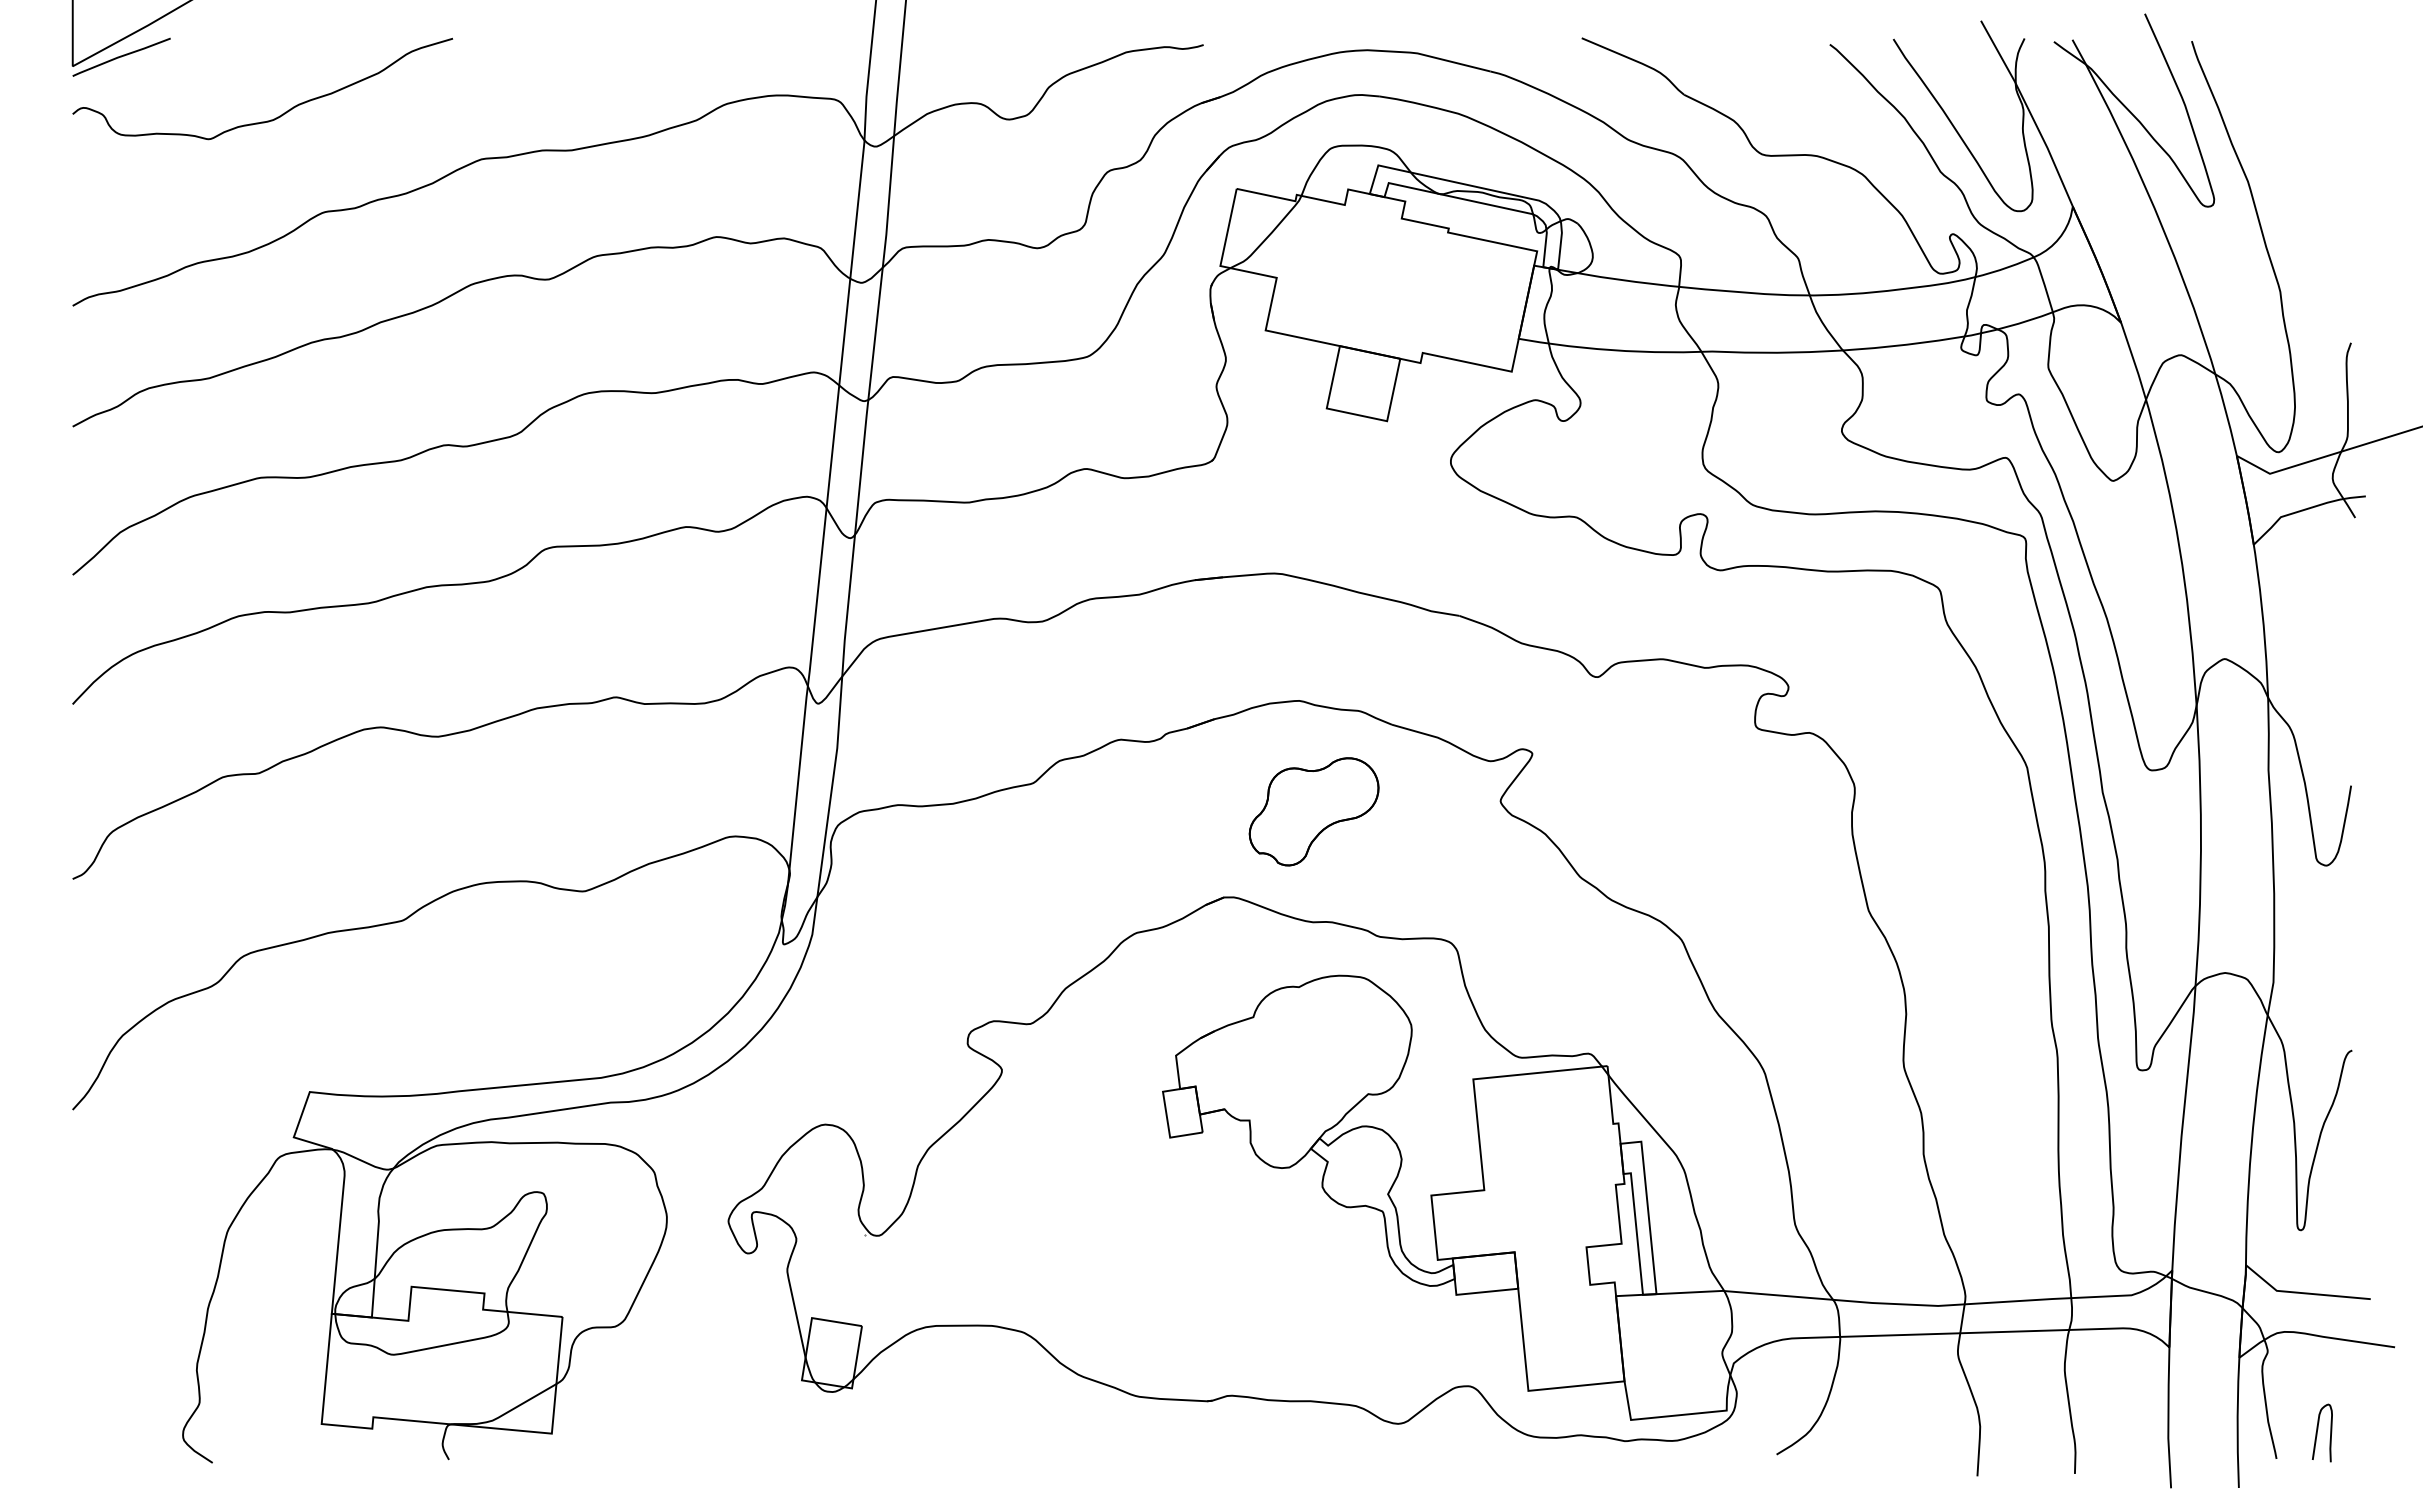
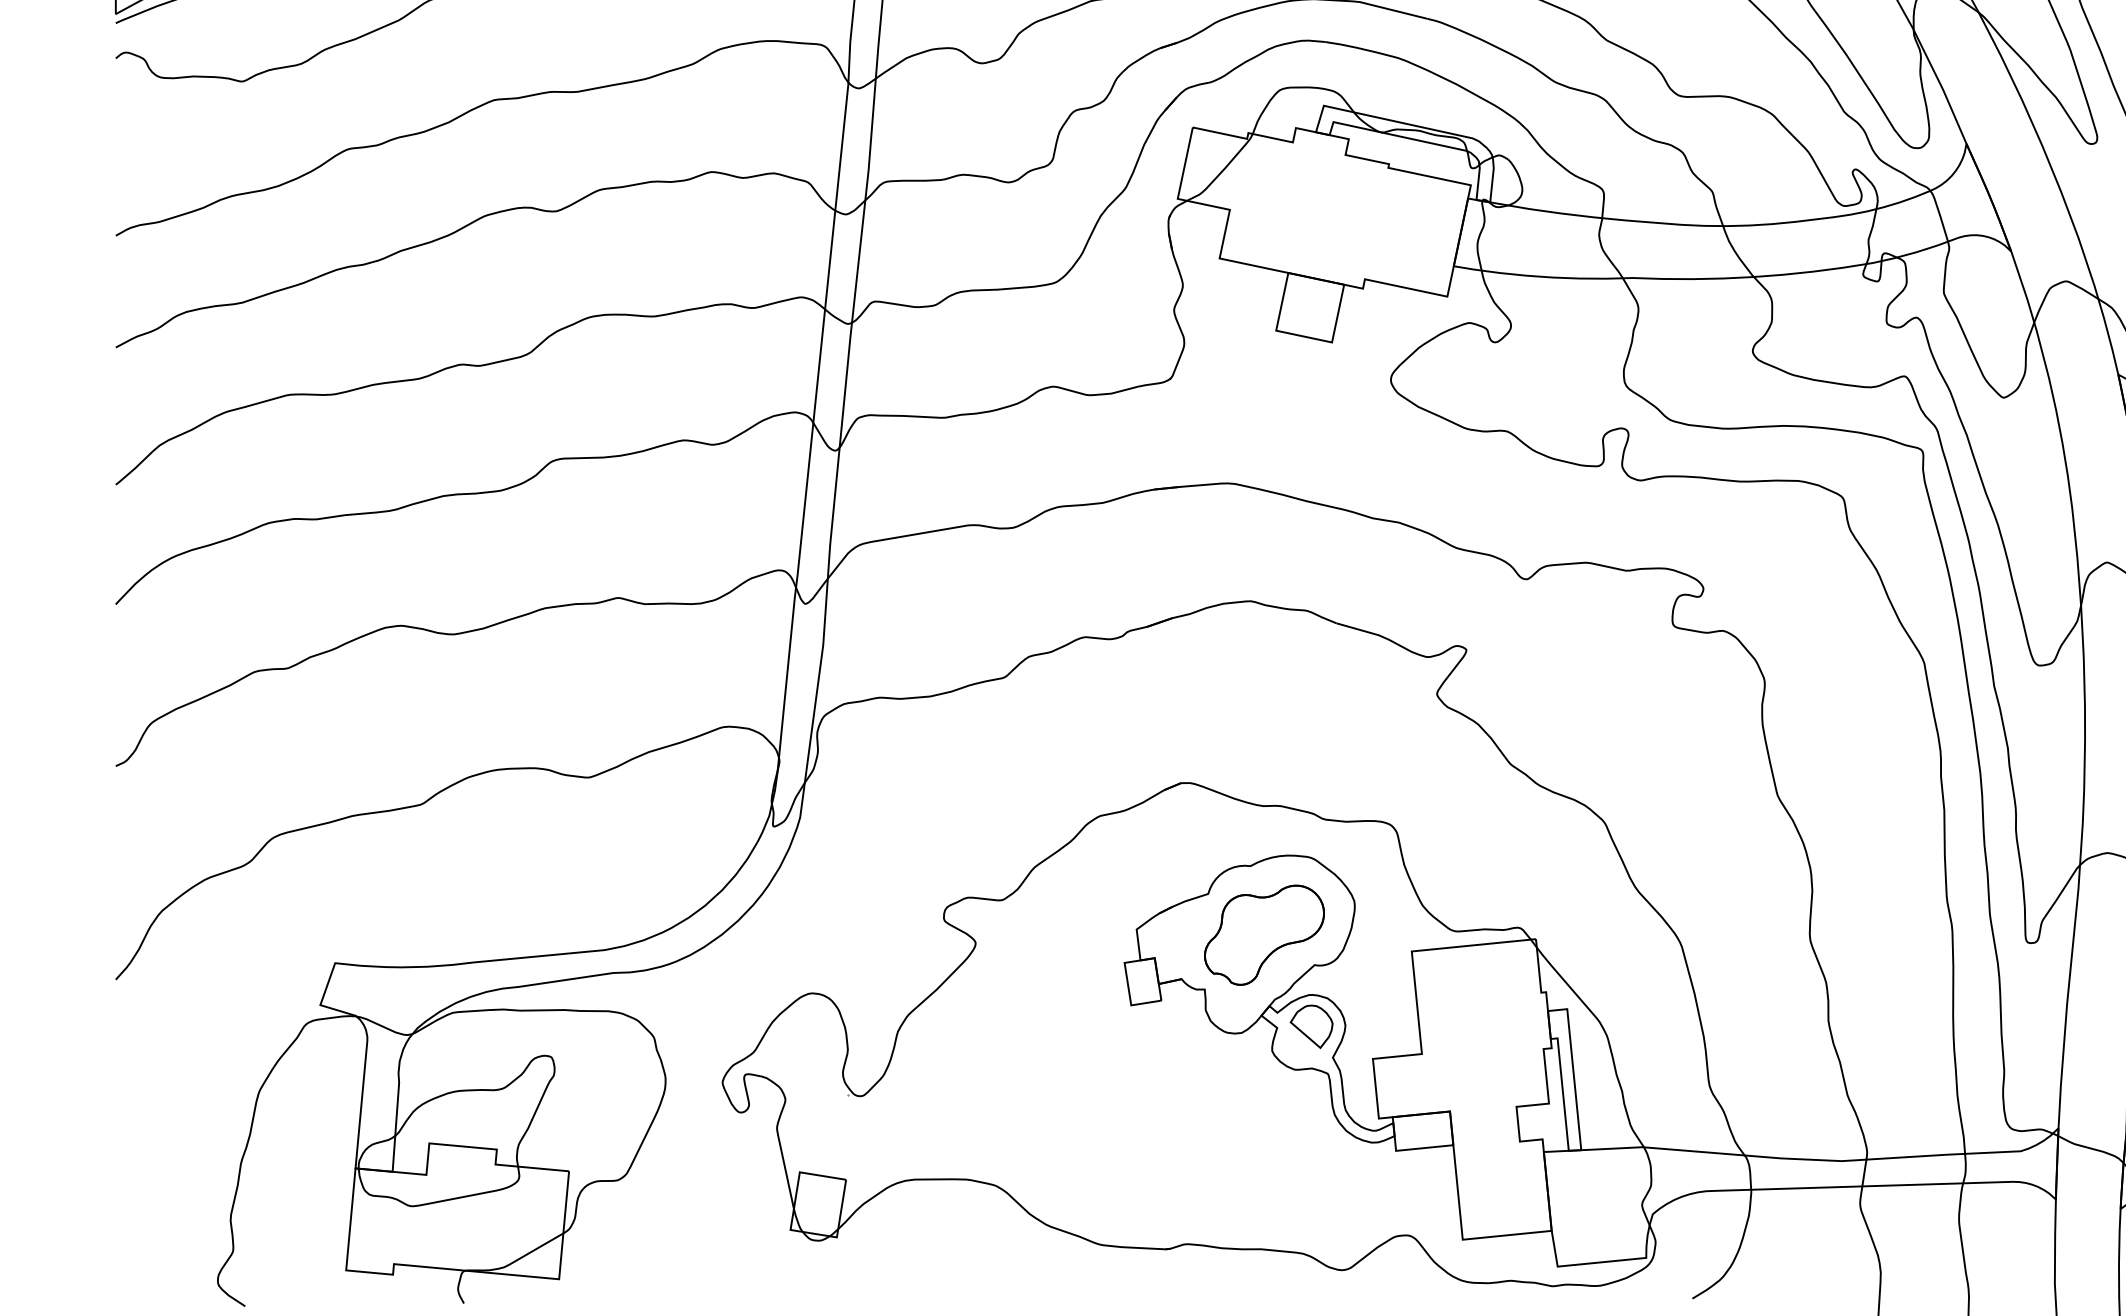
part: (1313, 811) -> (1263, 934), moved
part: (1364, 1160) -> (1311, 1026), added

